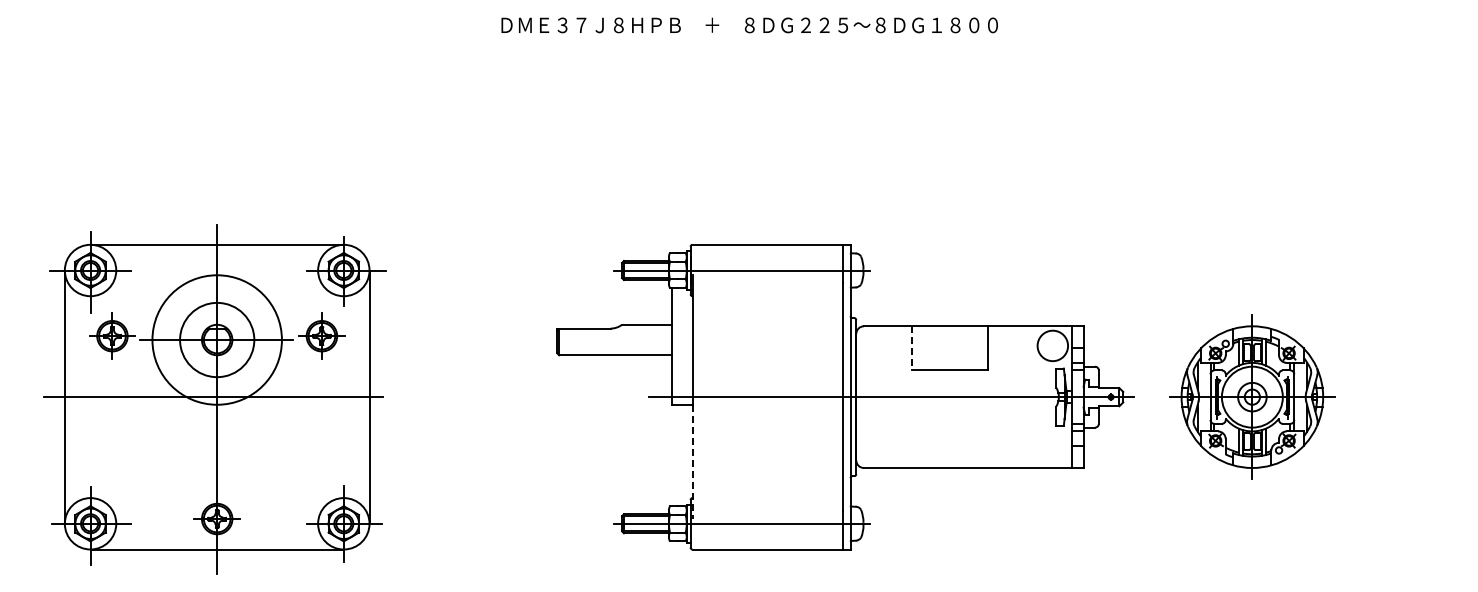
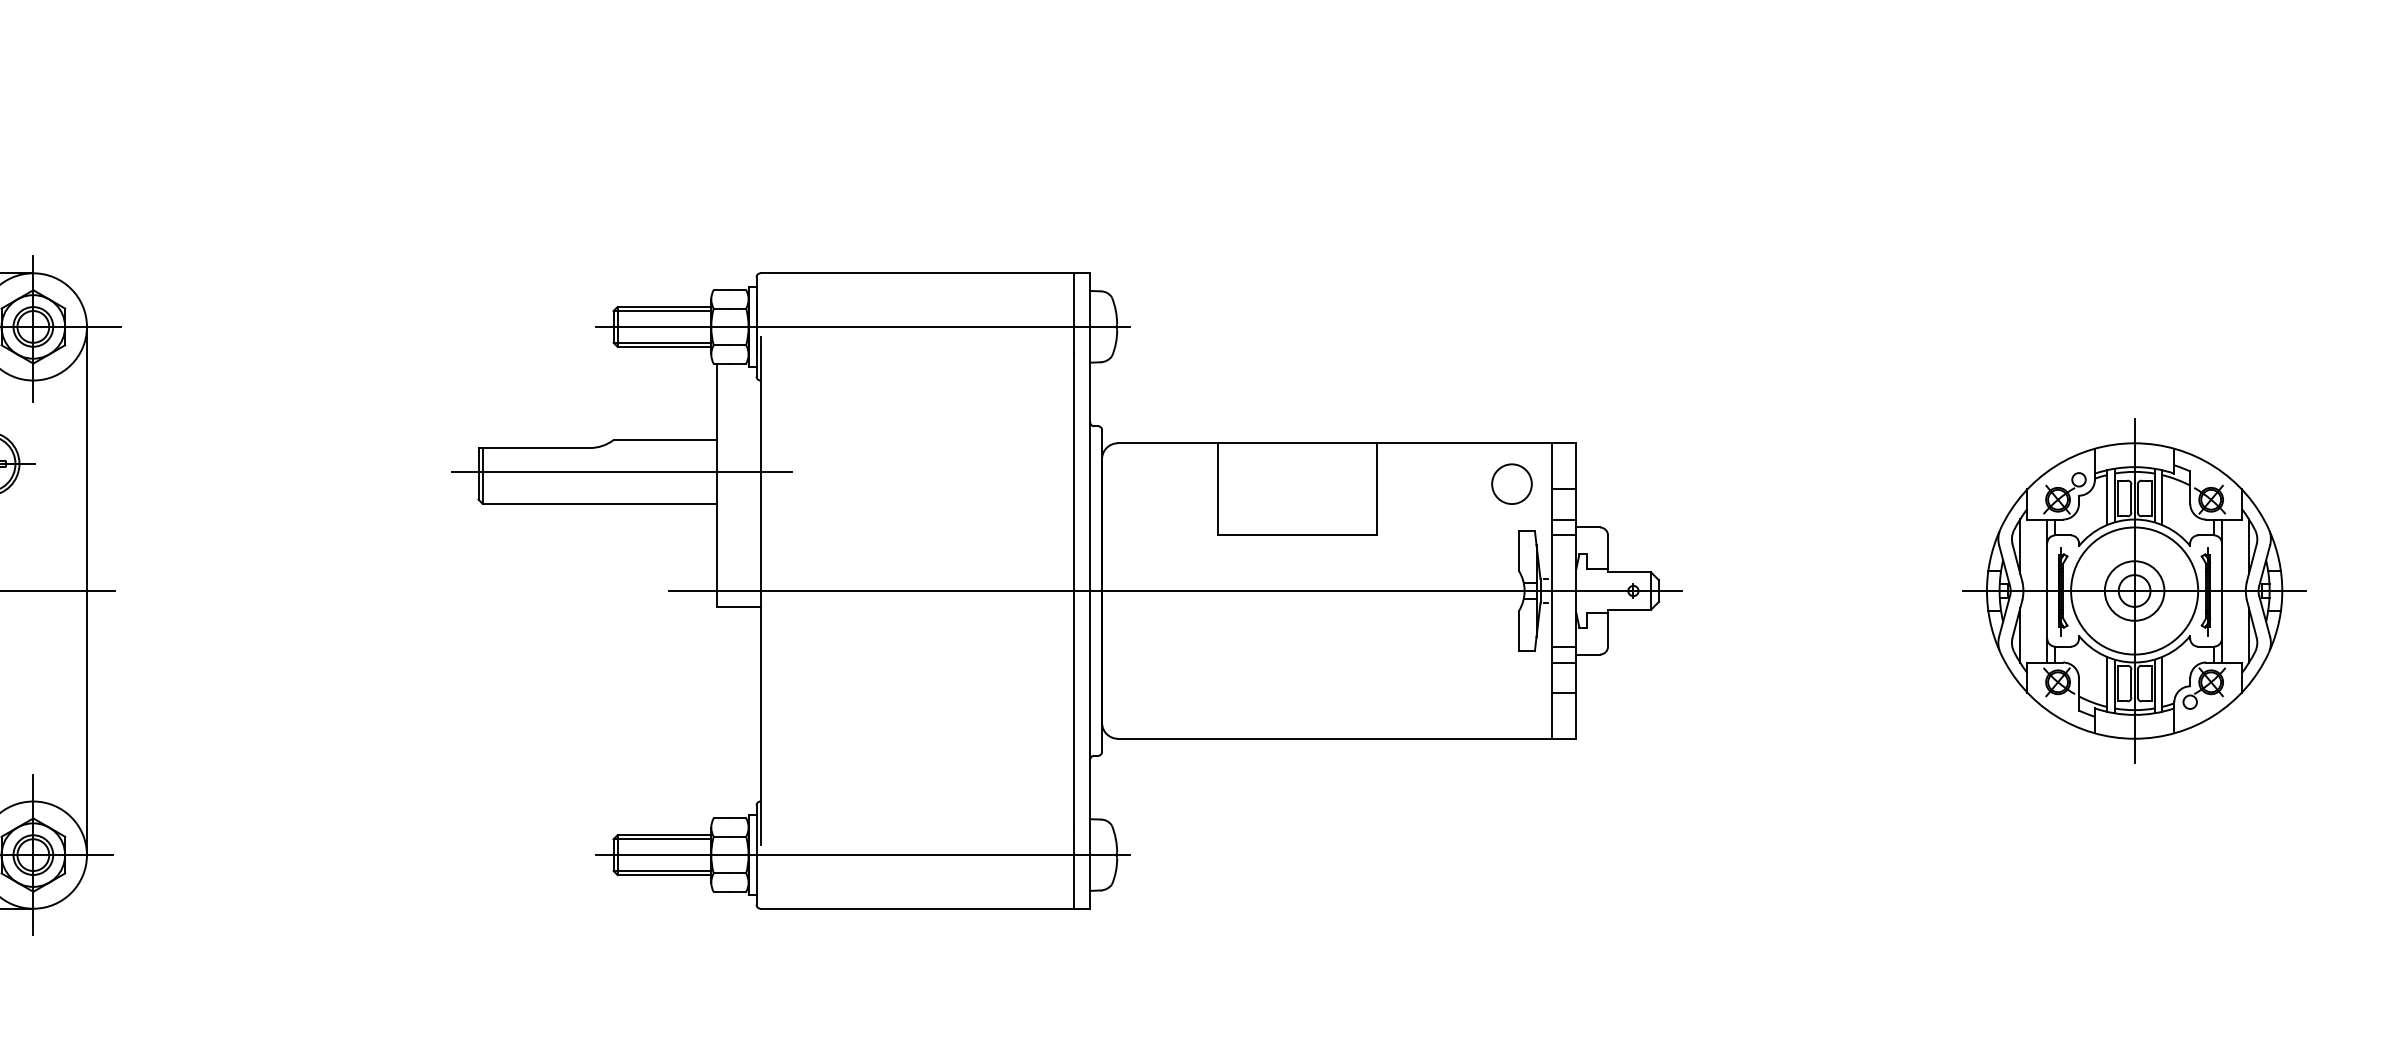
line: (625, 340) -> (620, 472), added
circle: (1052, 345) -> (1511, 483), size x0.62
line: (911, 348) -> (1217, 489), dashed -> solid
part: (1252, 396) -> (2134, 589), moved
line: (692, 462) -> (760, 727), dashed -> solid

